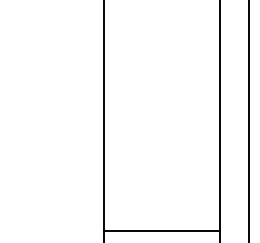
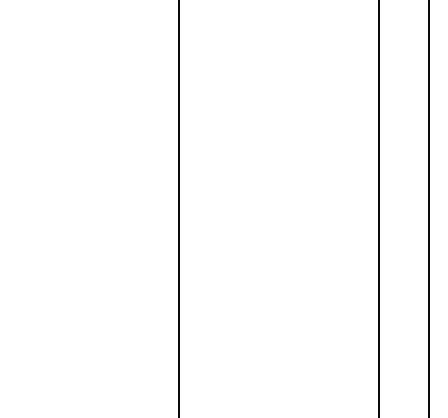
line: (161, 230) -> (278, 396), removed

